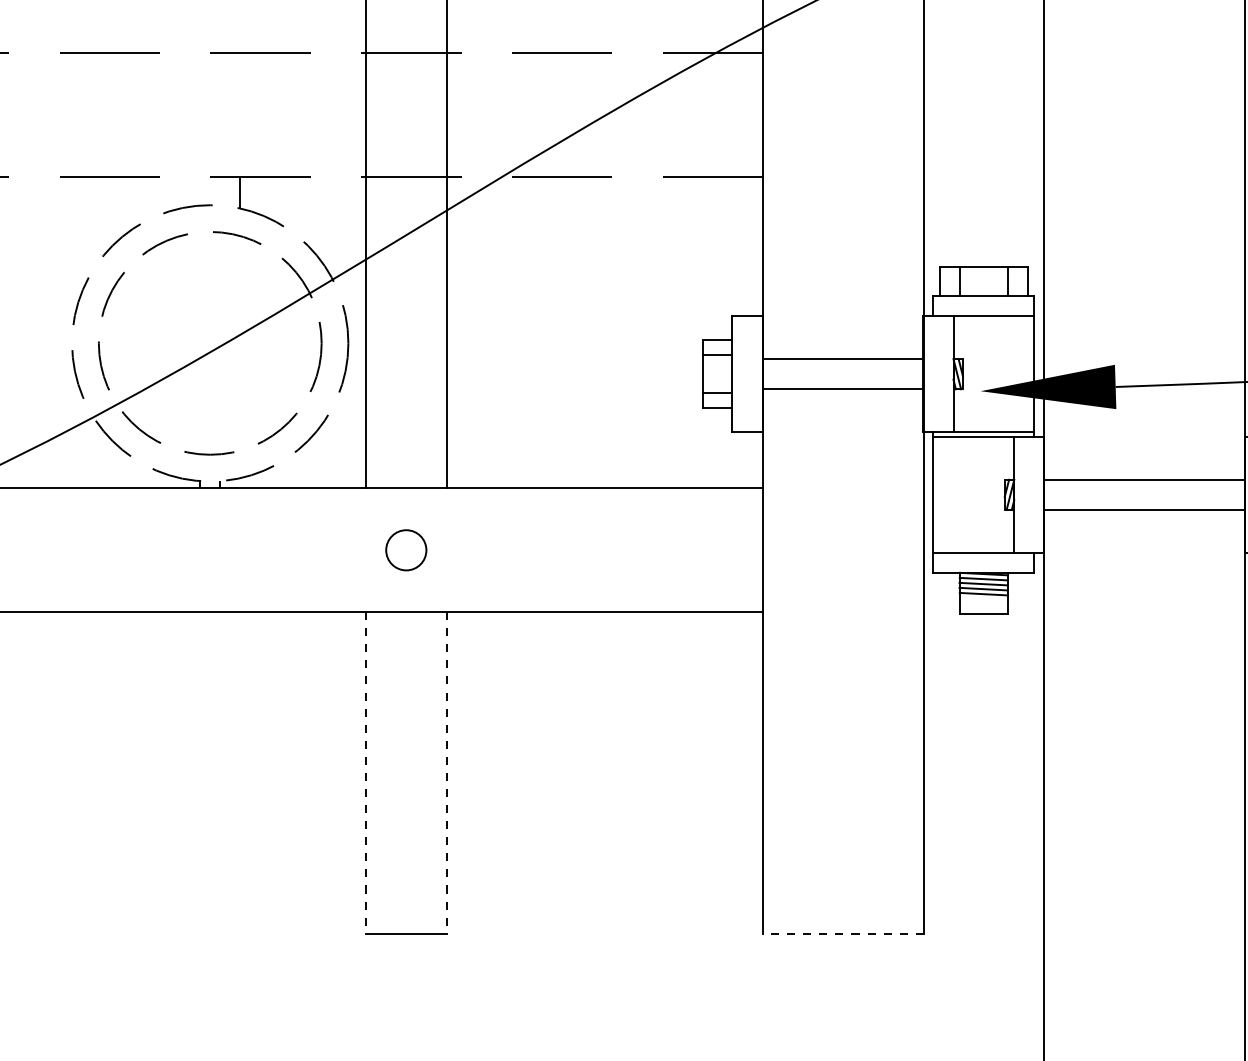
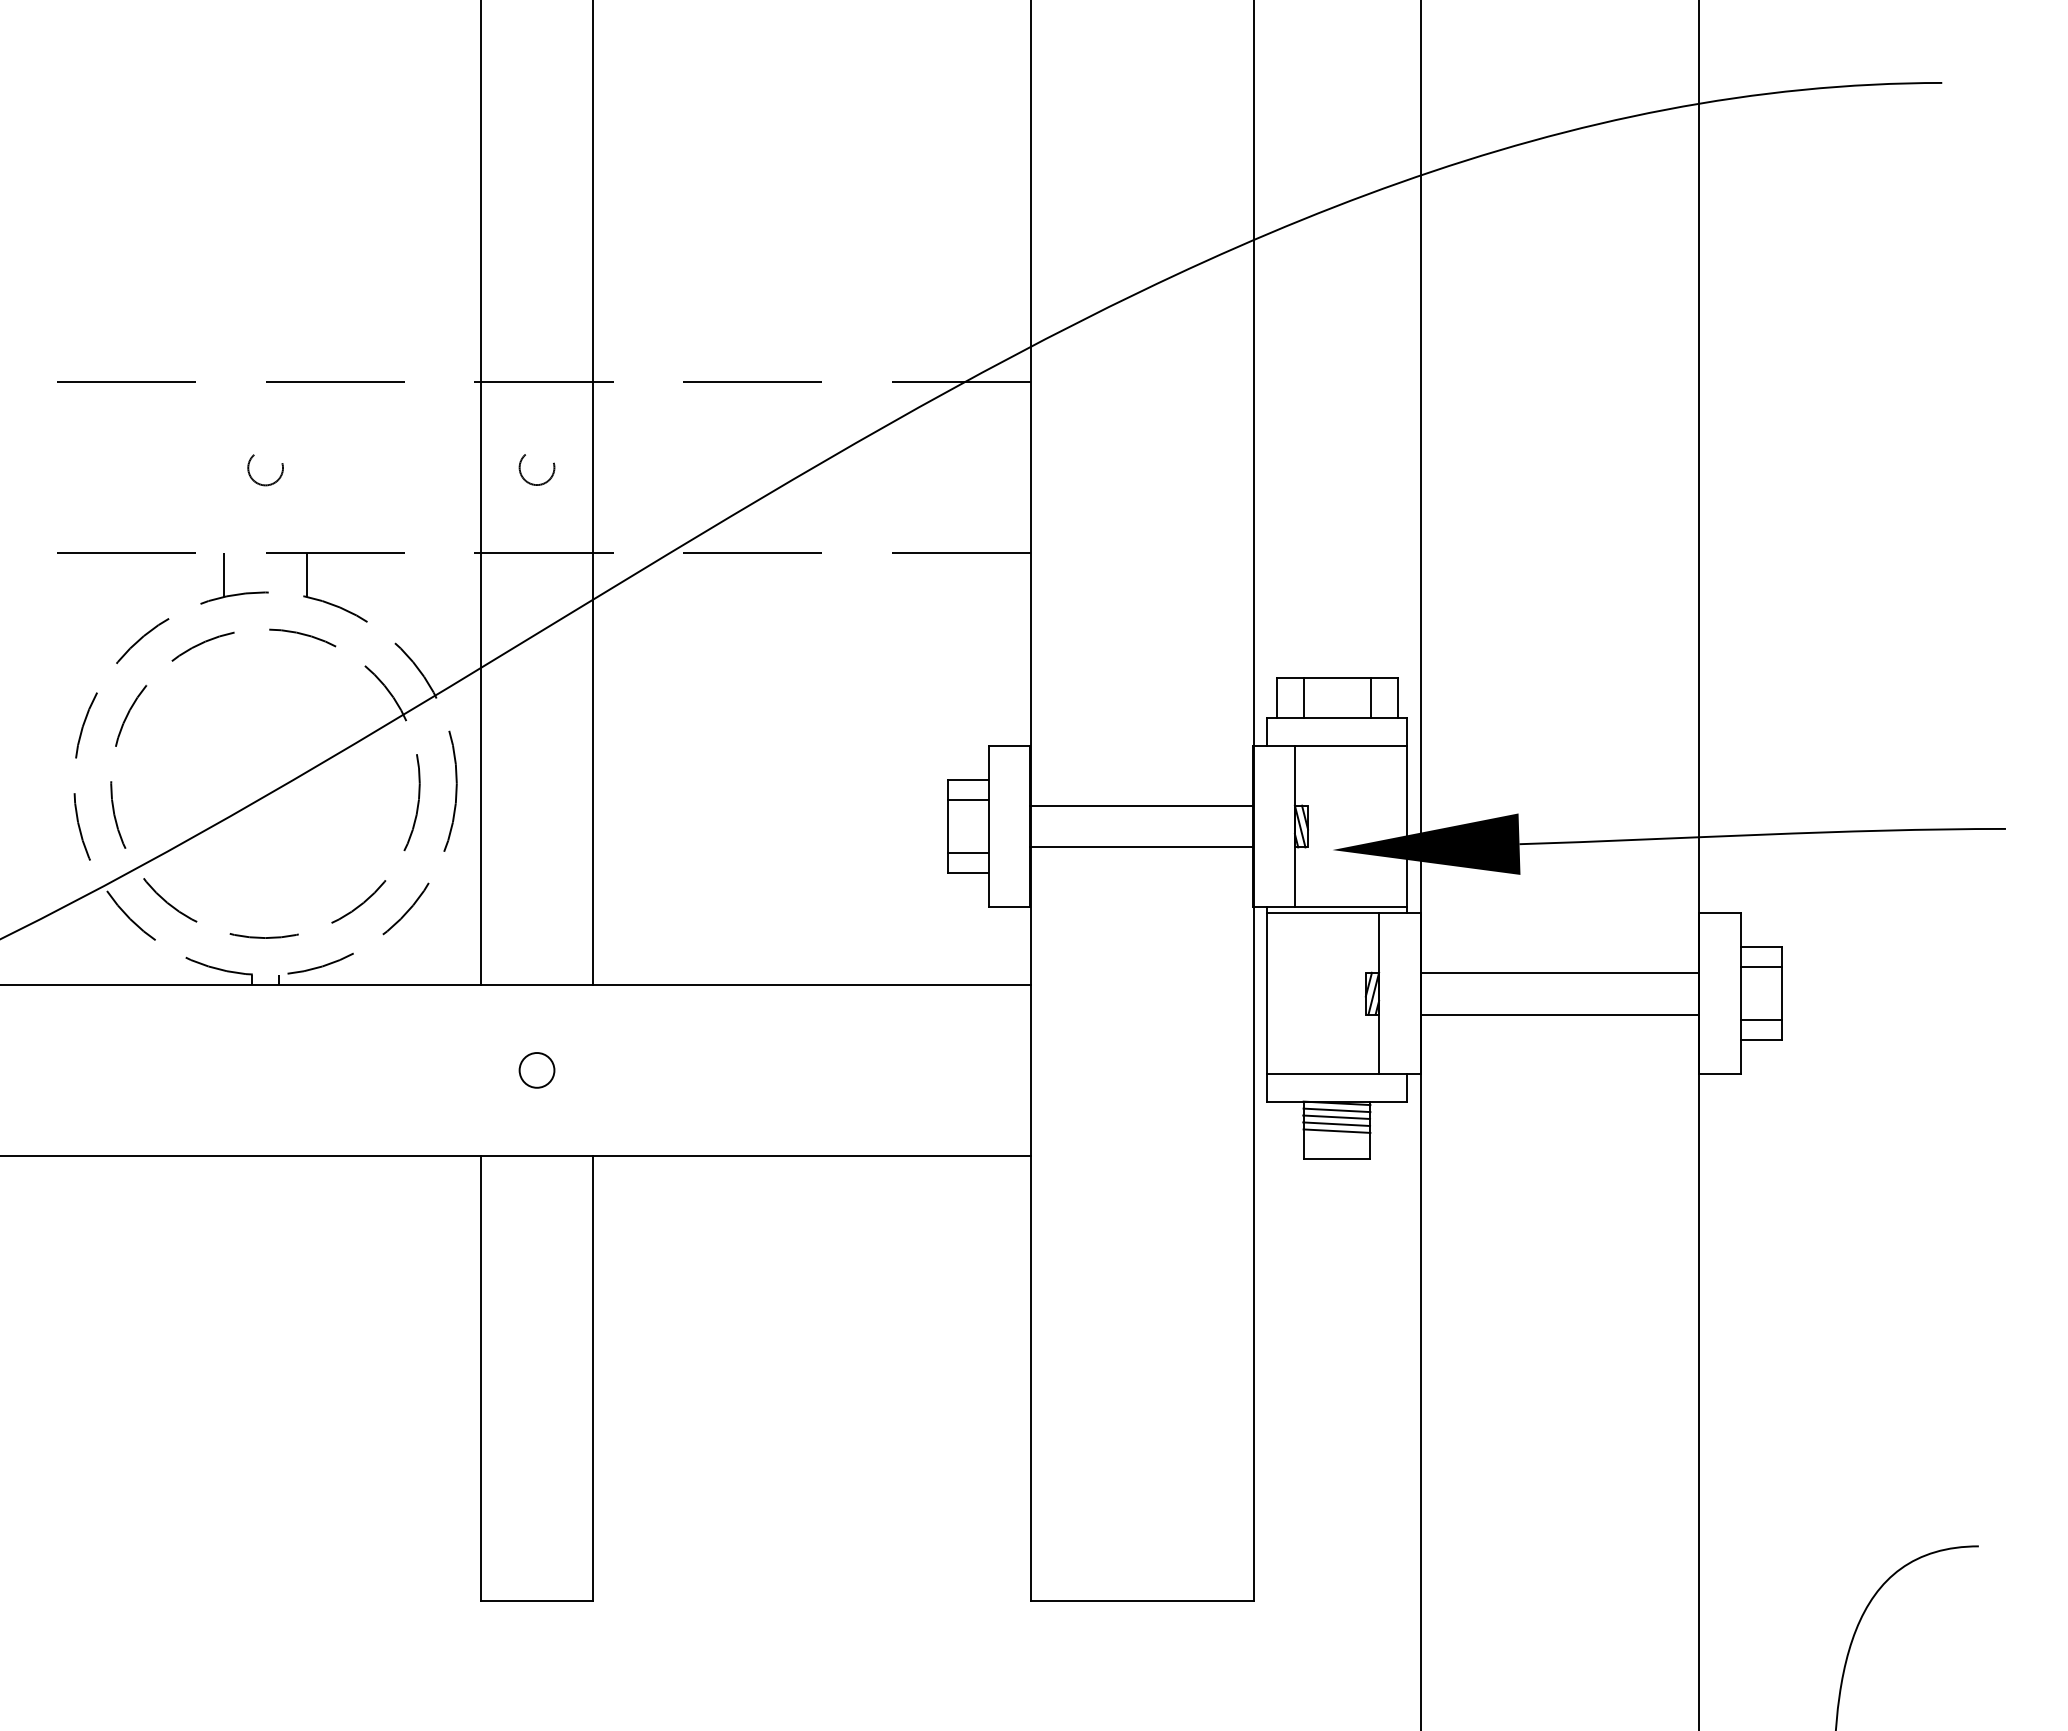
circle: (405, 116) -> (536, 469), added
circle: (210, 117) -> (265, 470), added
line: (179, 192) -> (223, 575), added
circle: (405, 550) -> (536, 1070), size x0.62
line: (366, 772) -> (481, 1378), dashed -> solid
line: (446, 772) -> (592, 1378), dashed -> solid
line: (842, 933) -> (1141, 1601), dashed -> solid

